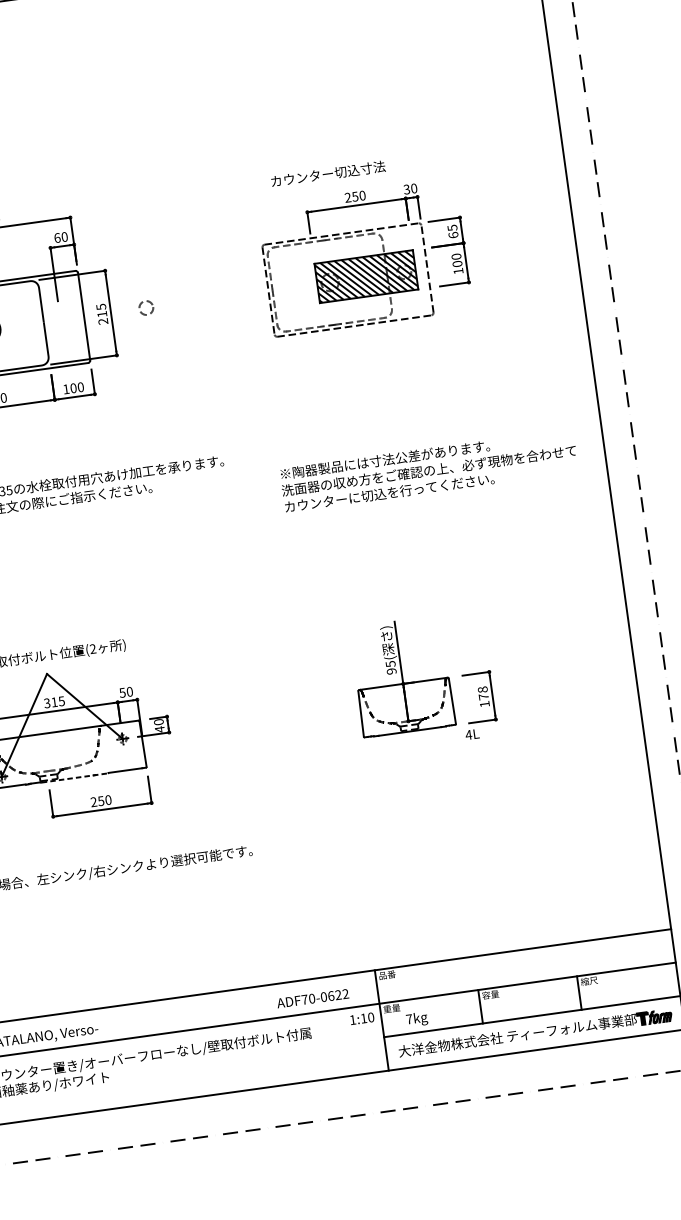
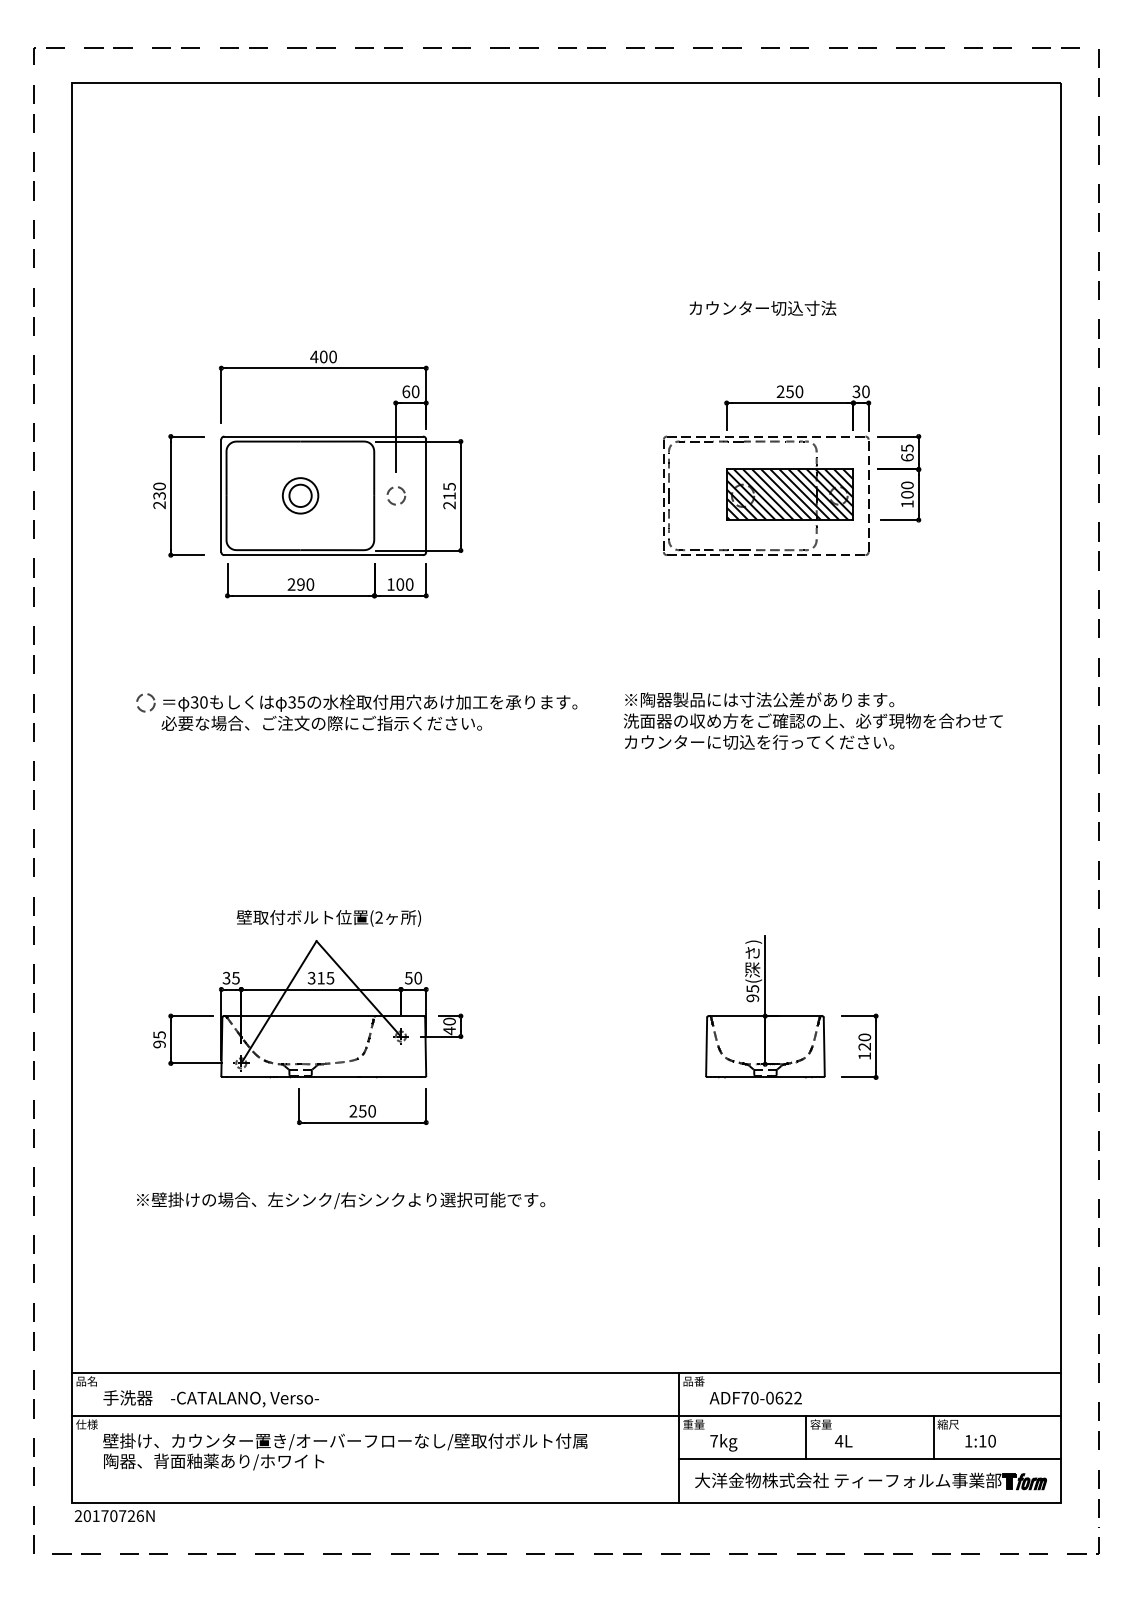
text: (327, 173) -> (762, 307), moved
circle: (146, 307) -> (396, 495), moved
text: (428, 470) -> (812, 720), moved
text: (483, 692) -> (864, 1041), 178 -> 120
text: (472, 734) -> (843, 1441), moved
line: (74, 778) -> (333, 1077), dashed -> solid
text: (312, 998) -> (755, 1397), moved
text: (362, 1018) -> (980, 1440), moved

